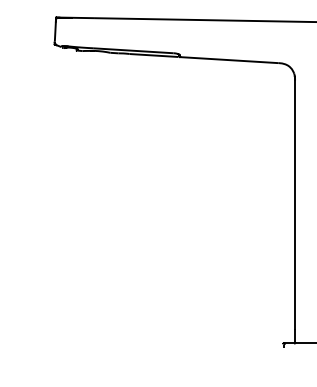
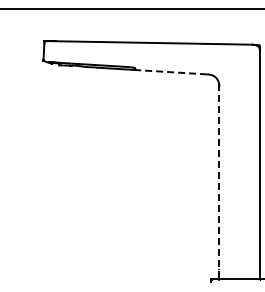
line: (229, 60) -> (171, 72), solid -> dashed
line: (295, 210) -> (219, 182), solid -> dashed

